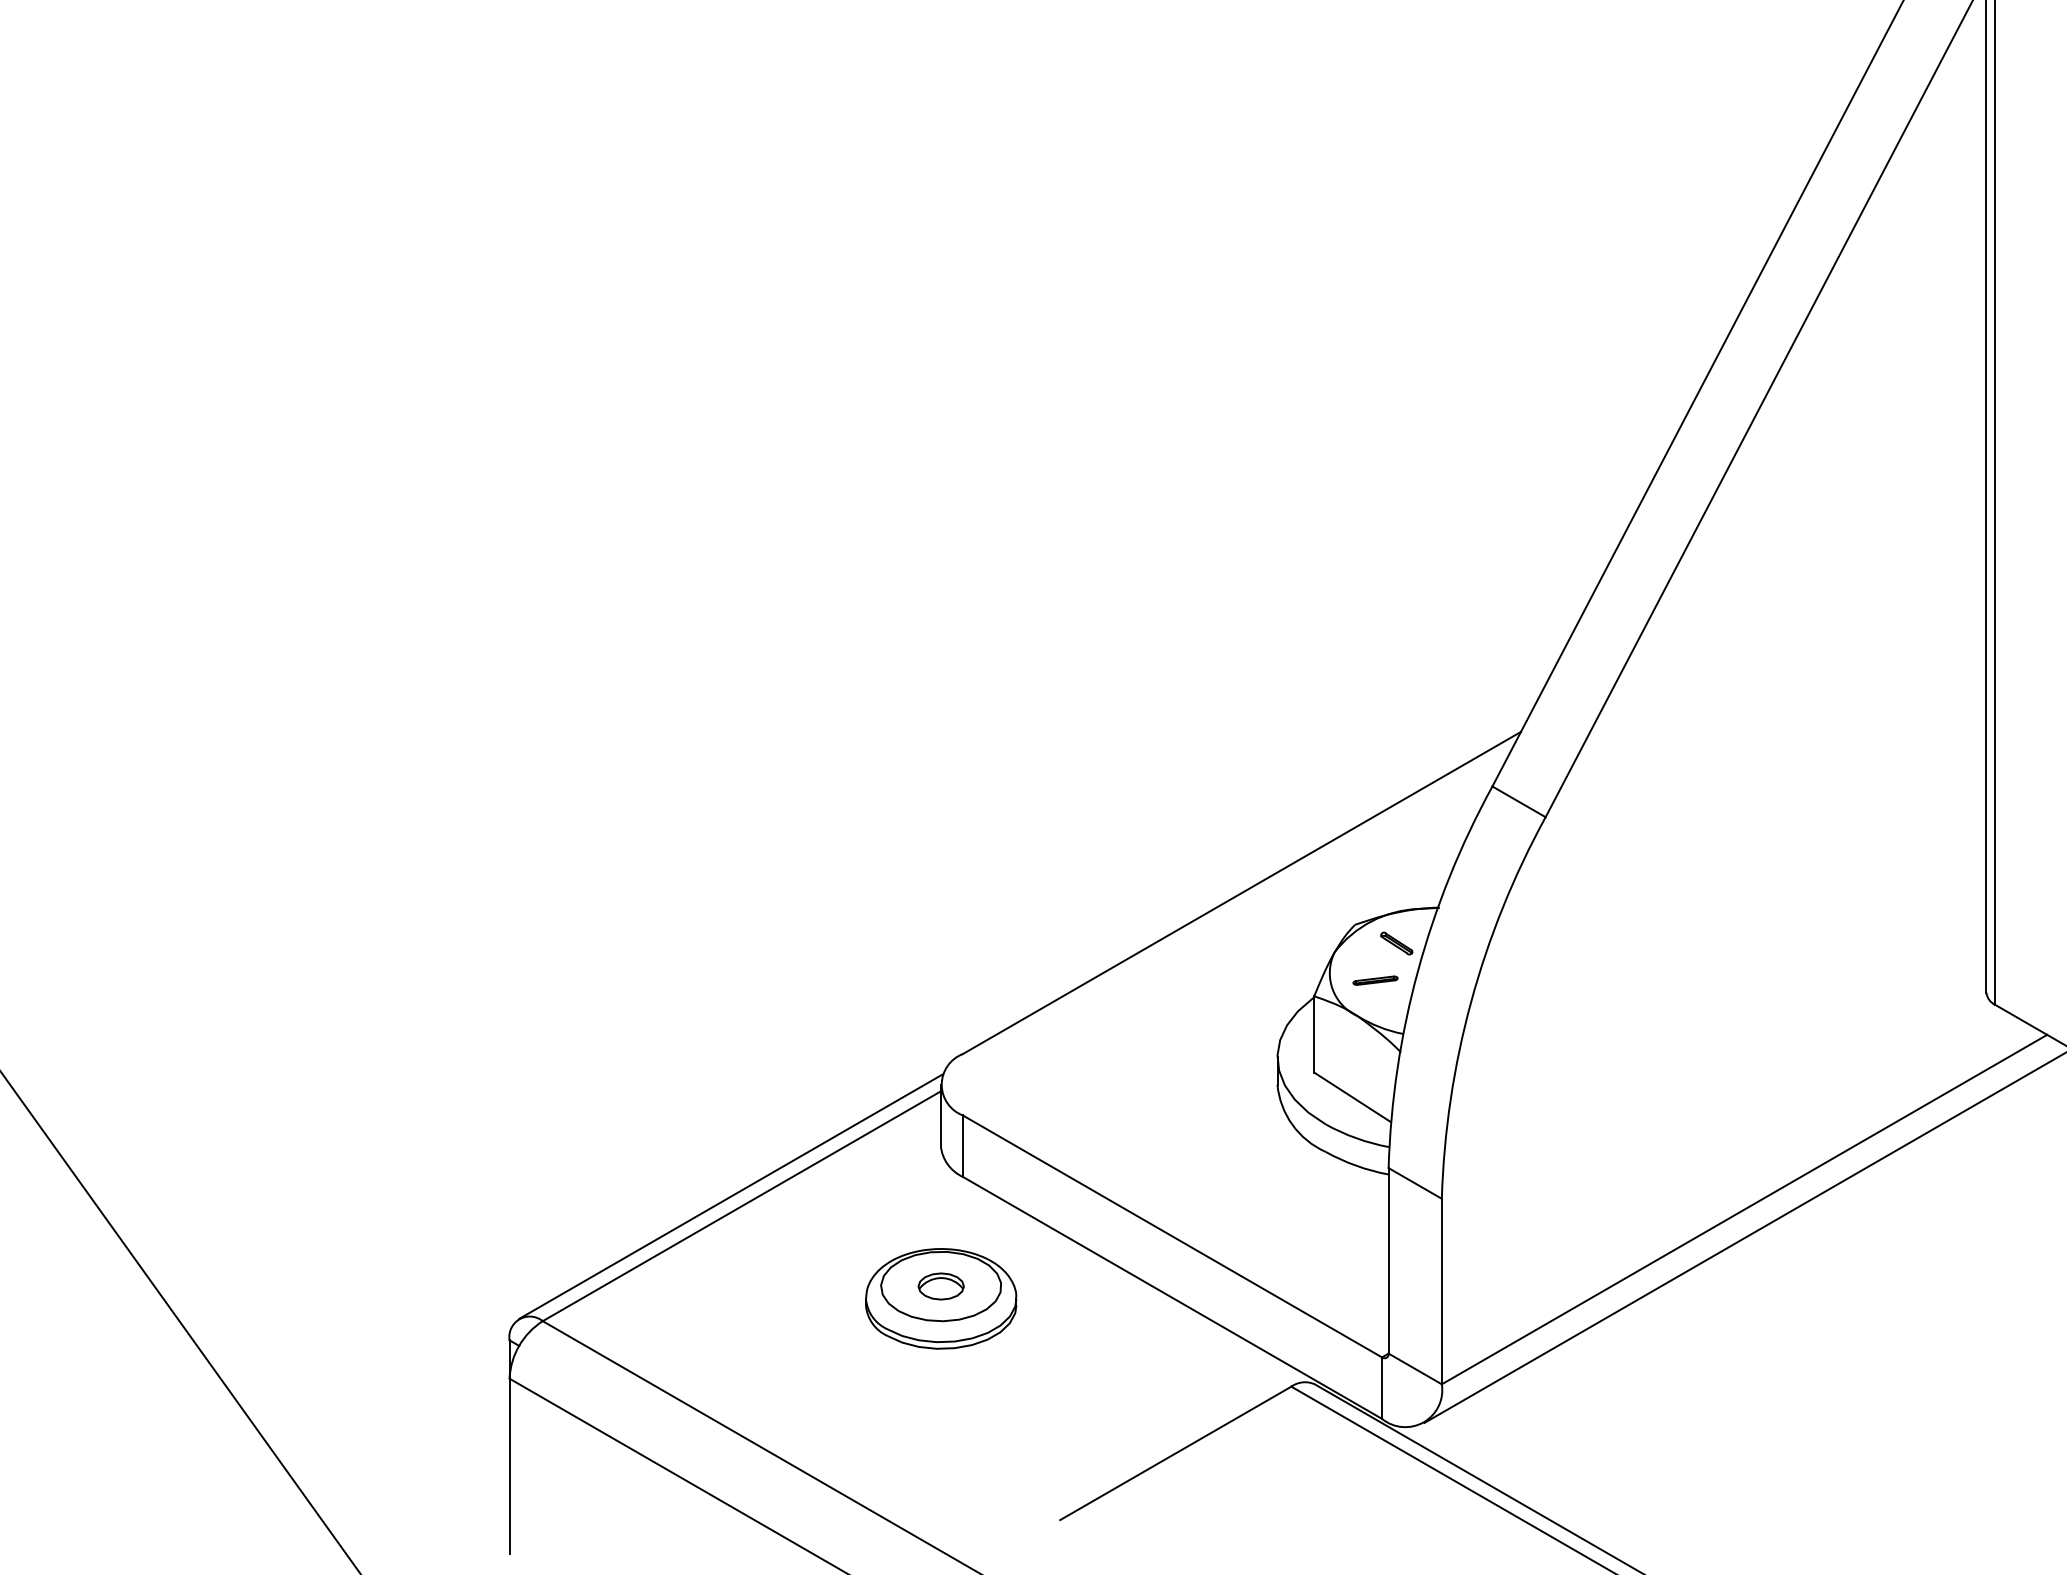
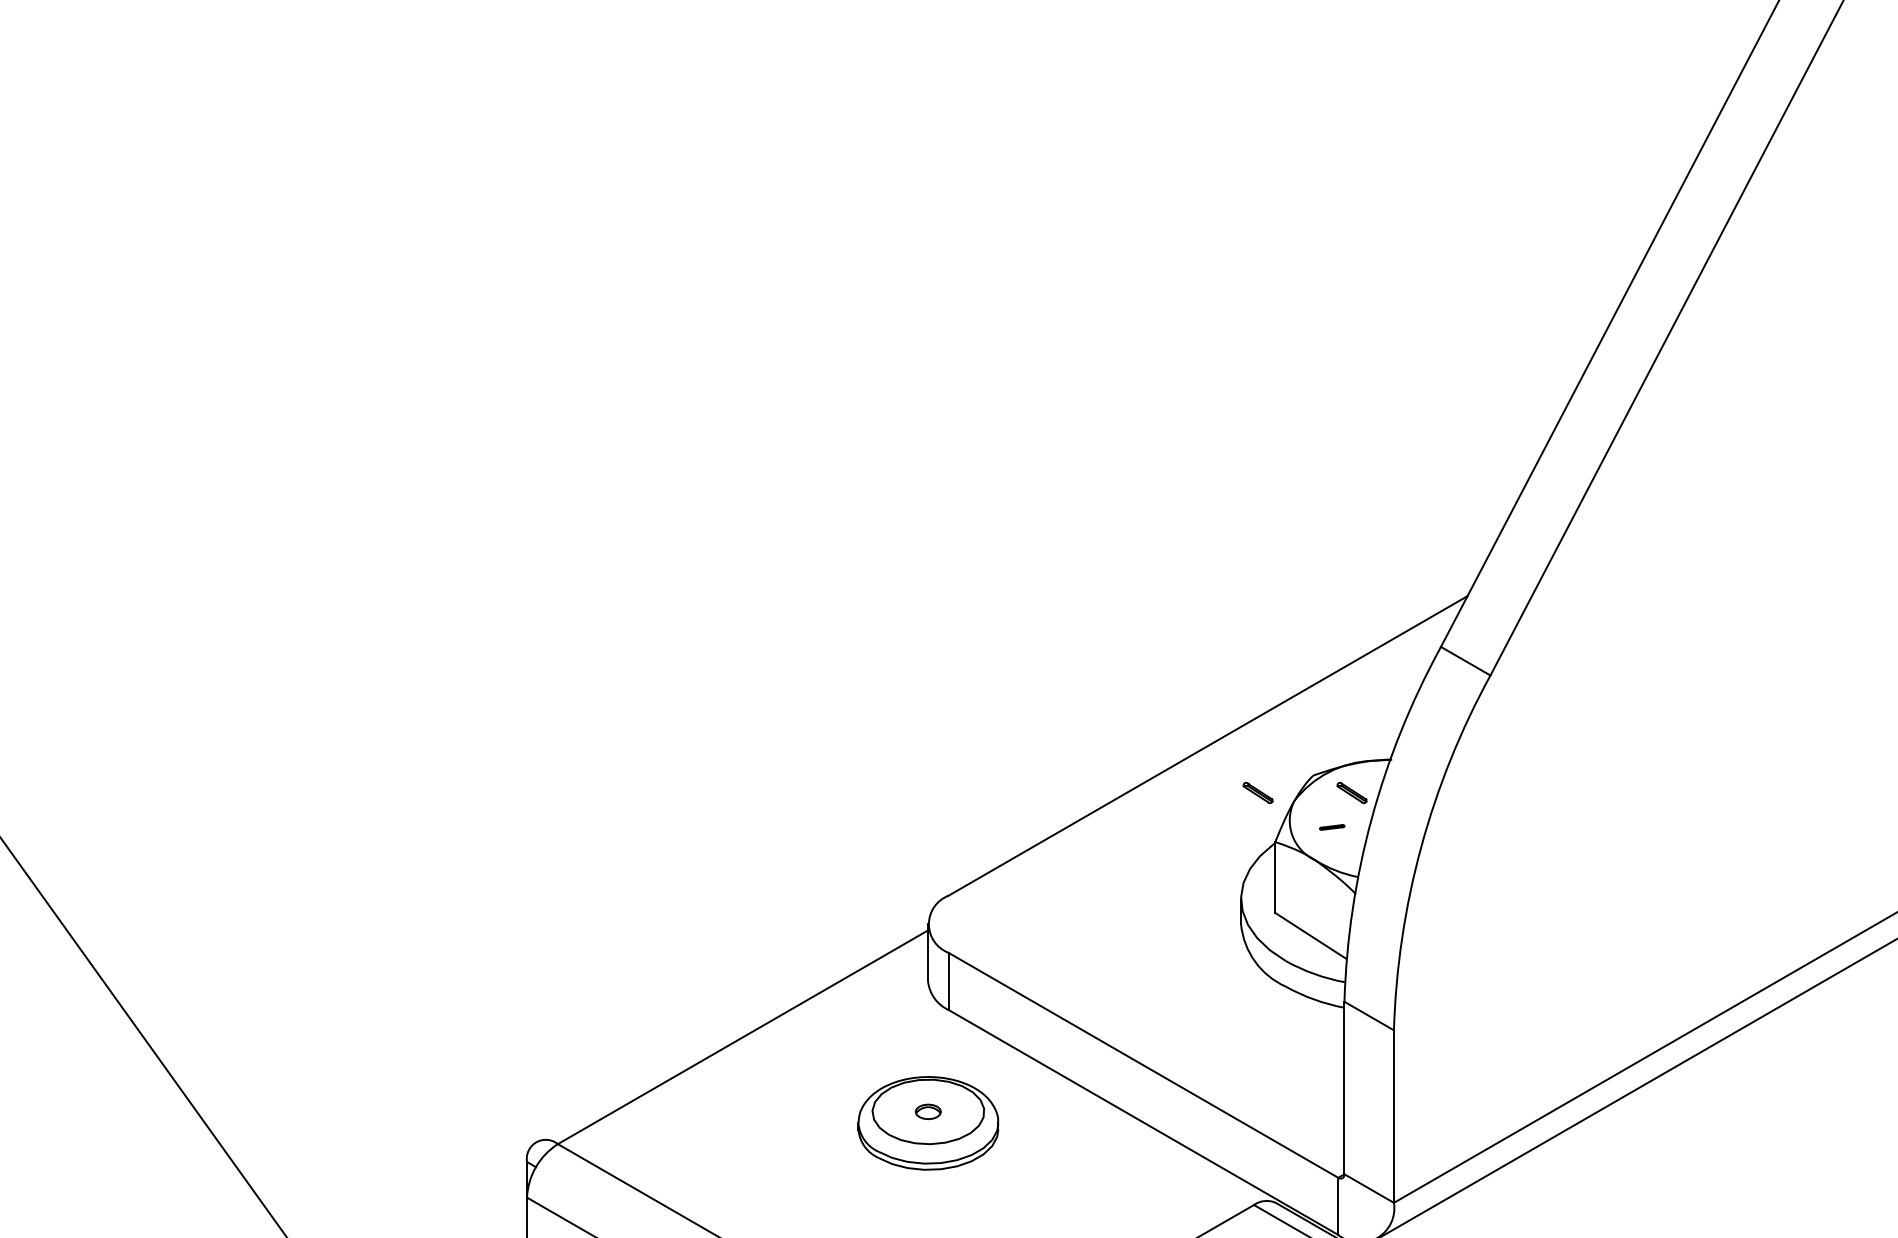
part: (1295, 943) -> (1257, 792), added
part: (1375, 980) -> (1332, 827), size x0.6
line: (731, 1196) -> (733, 1028), removed
part: (940, 1286) -> (927, 1111), size x0.6

